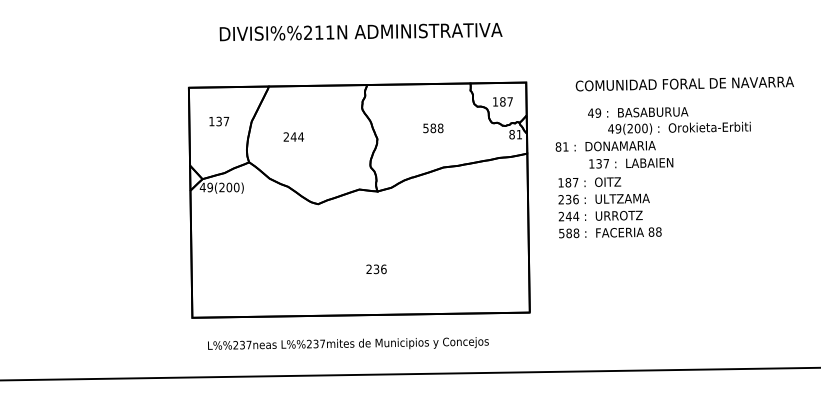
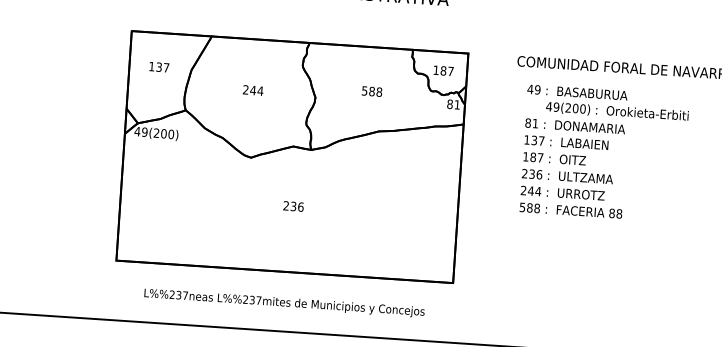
text: (293, 136) -> (252, 89), moved
text: (605, 146) -> (575, 126), moved
text: (609, 207) -> (572, 185), moved
text: (376, 269) -> (293, 206), moved
text: (348, 343) -> (284, 302), moved

